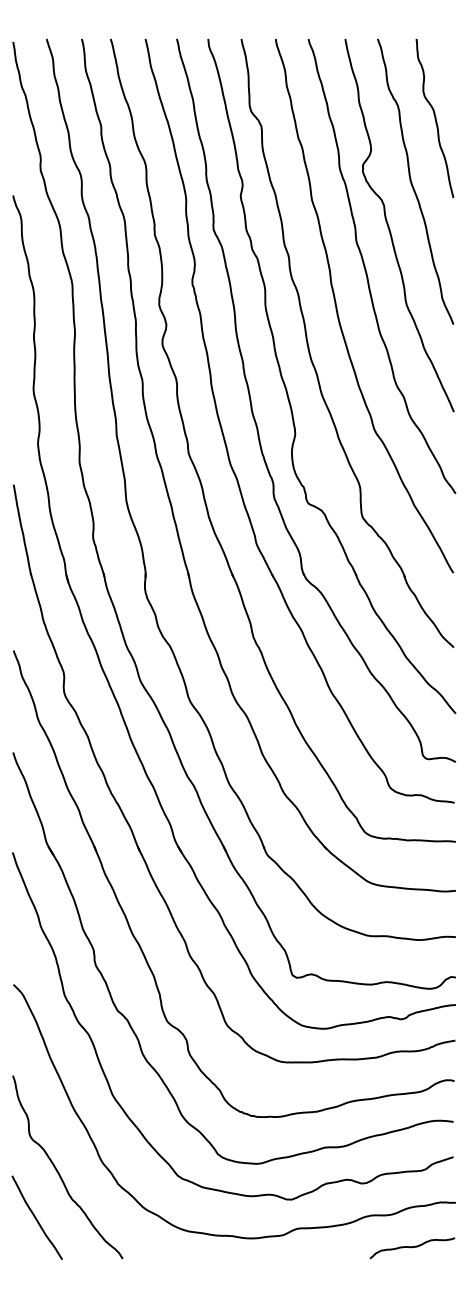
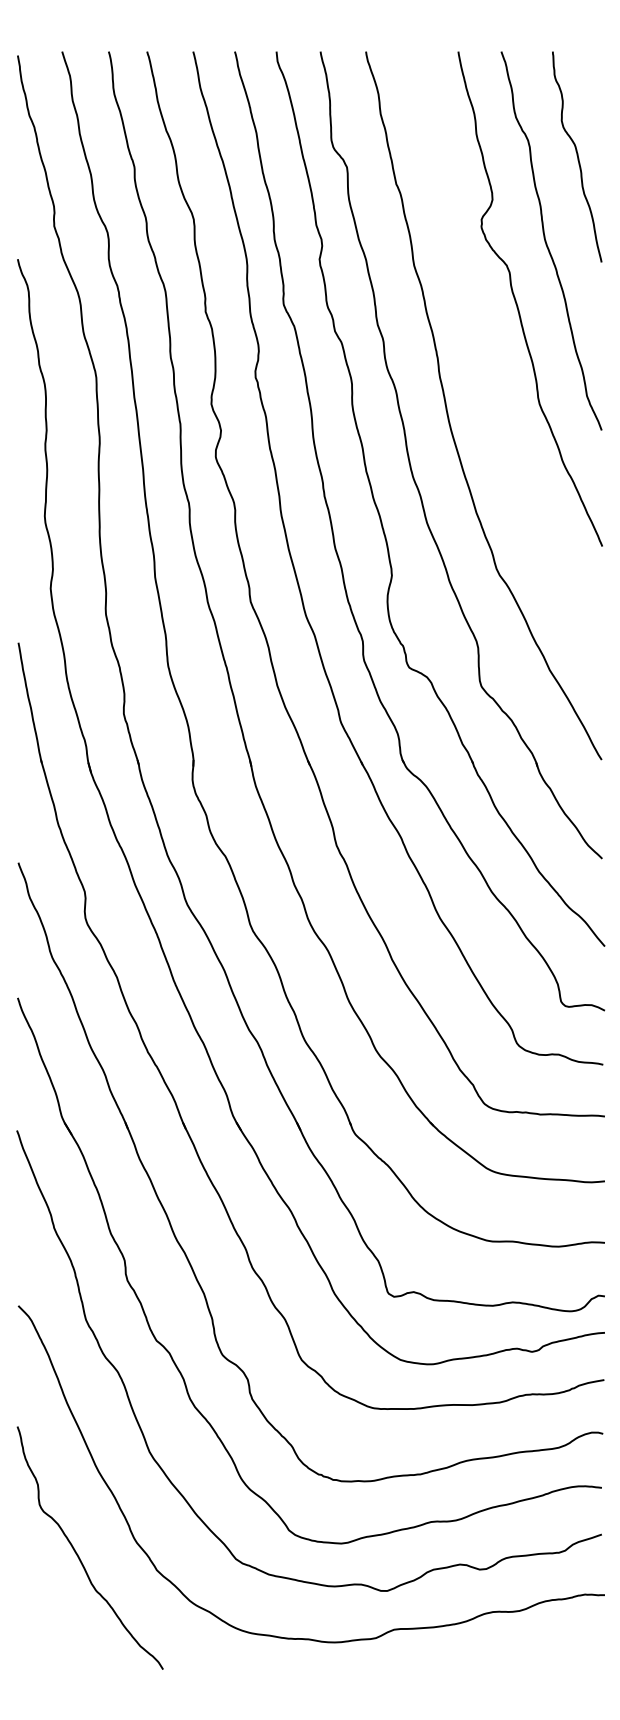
curve: (366, 270) -> (486, 358), removed
curve: (36, 1217) -> (48, 1614), removed
curve: (411, 1247) -> (546, 1654), removed

